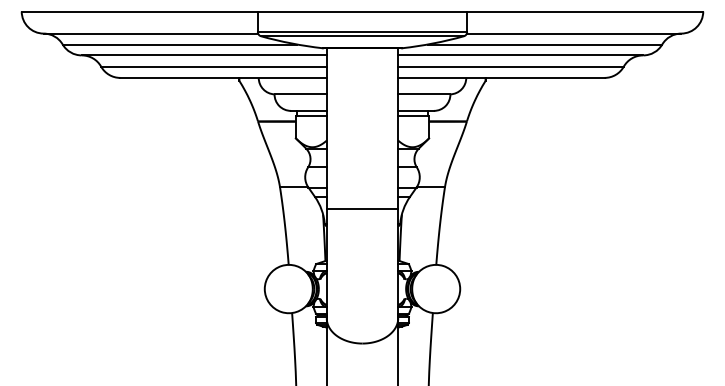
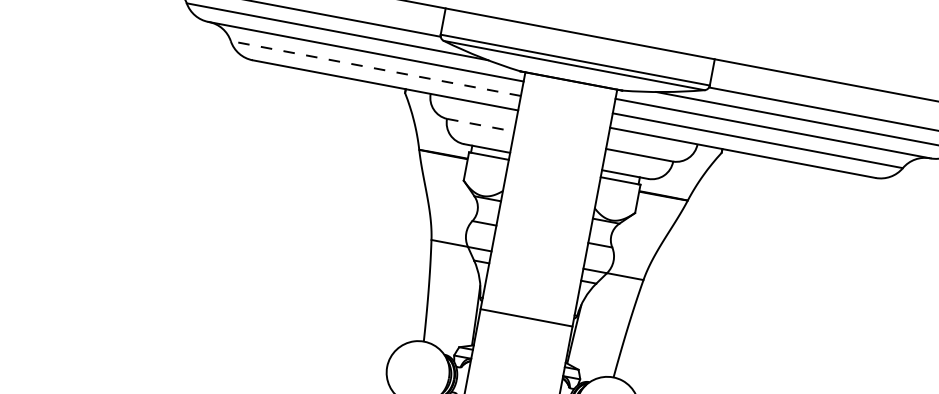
line: (213, 66) -> (375, 68), solid -> dashed
line: (301, 94) -> (481, 125), solid -> dashed
line: (362, 209) -> (526, 317), moved

